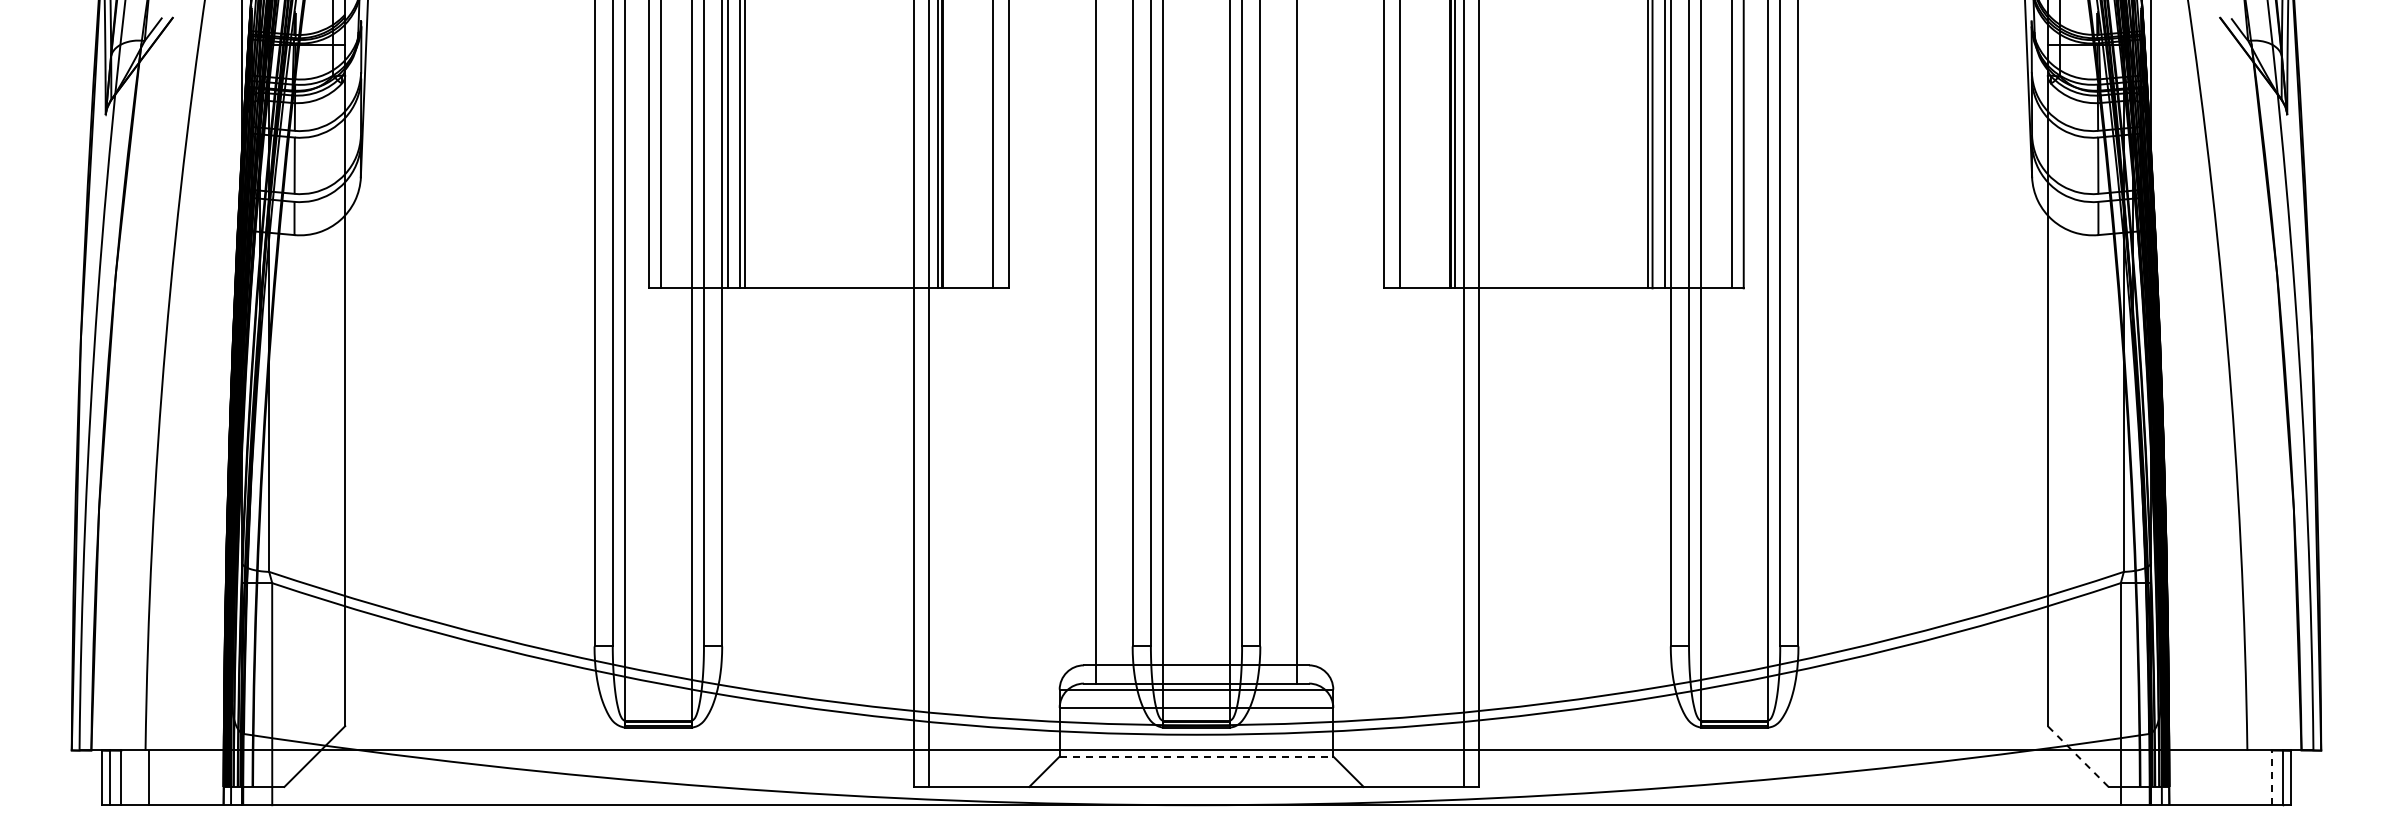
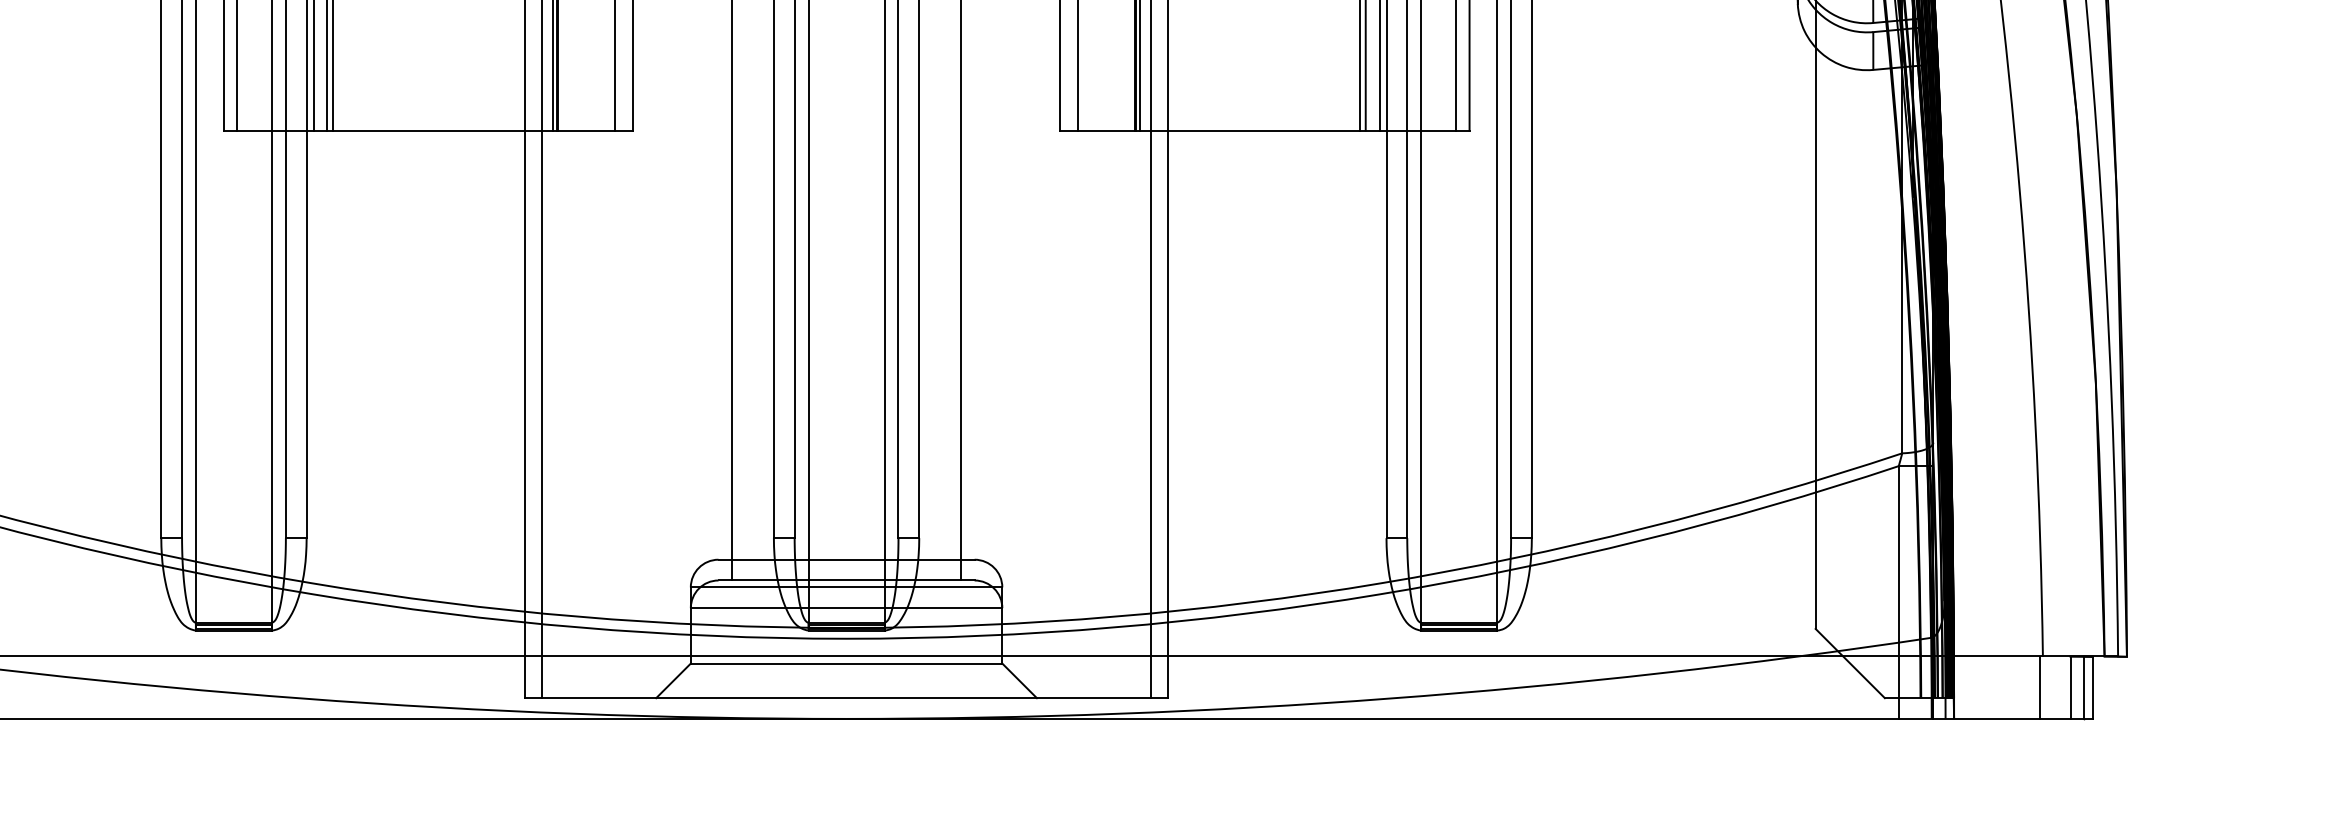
line: (1196, 756) -> (846, 663), dashed -> solid
line: (2078, 756) -> (1850, 663), dashed -> solid
line: (2244, 777) -> (2039, 687), added
line: (2271, 777) -> (2070, 687), dashed -> solid

